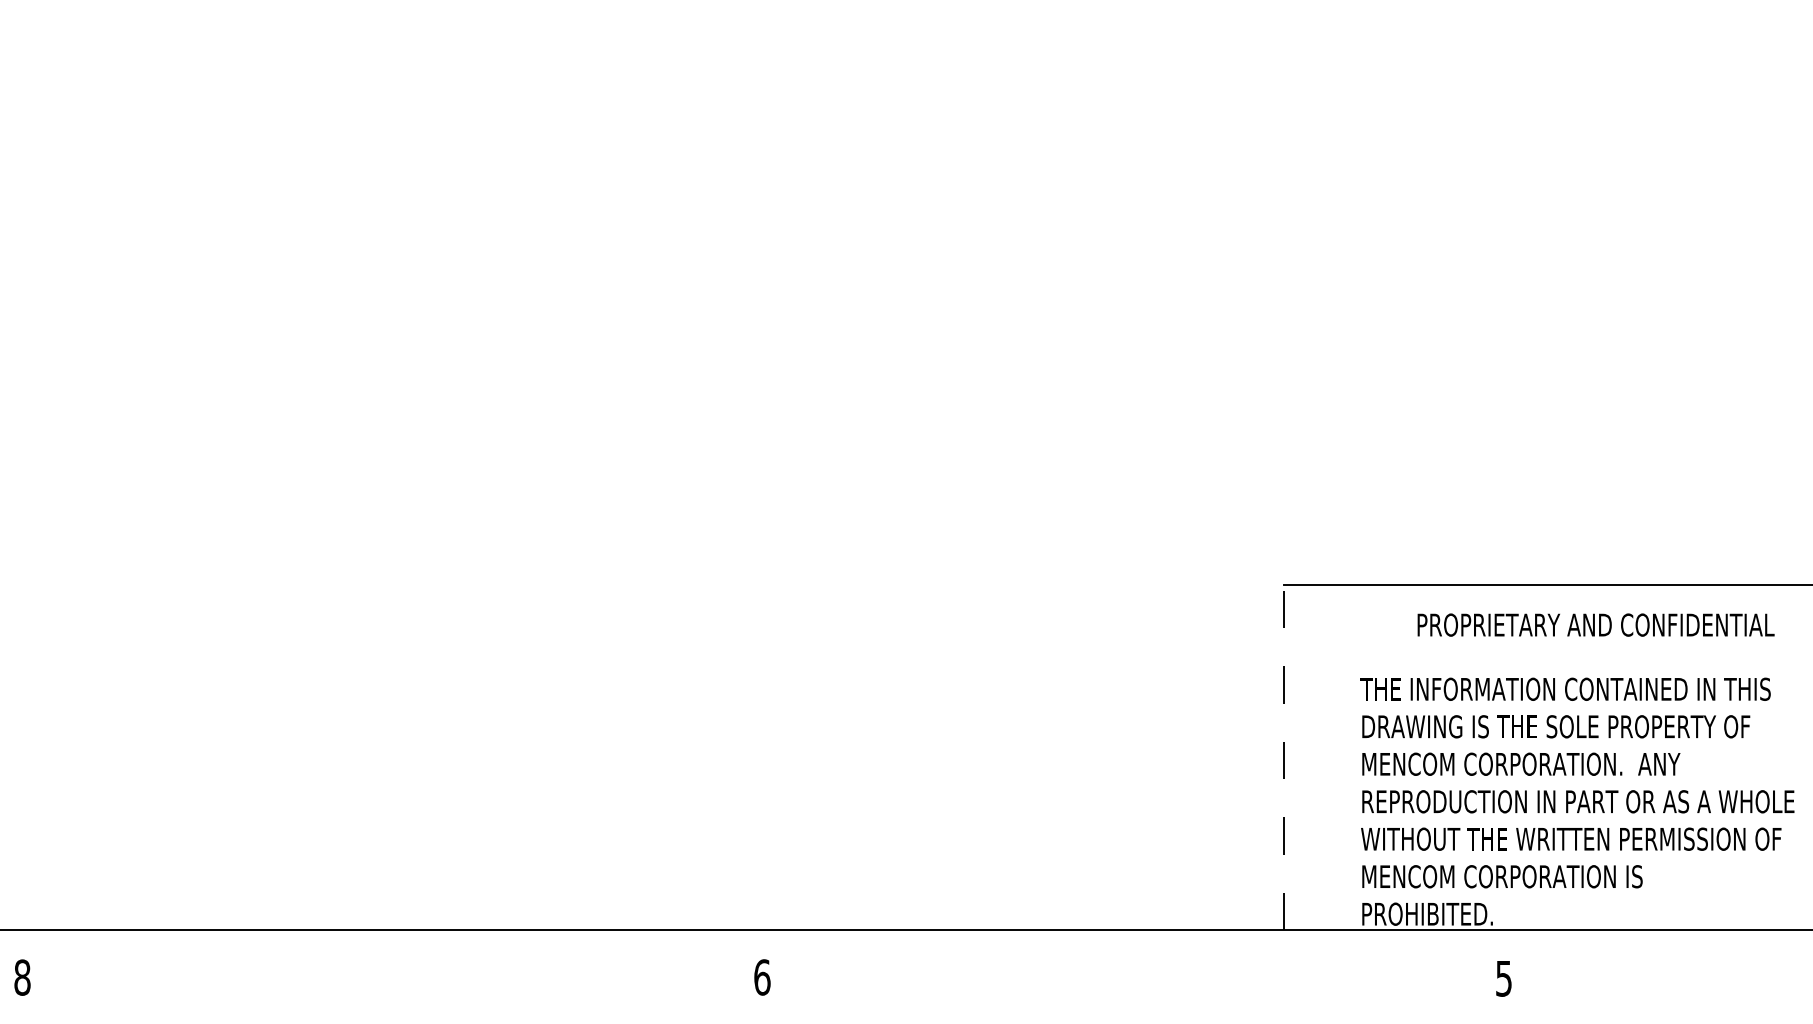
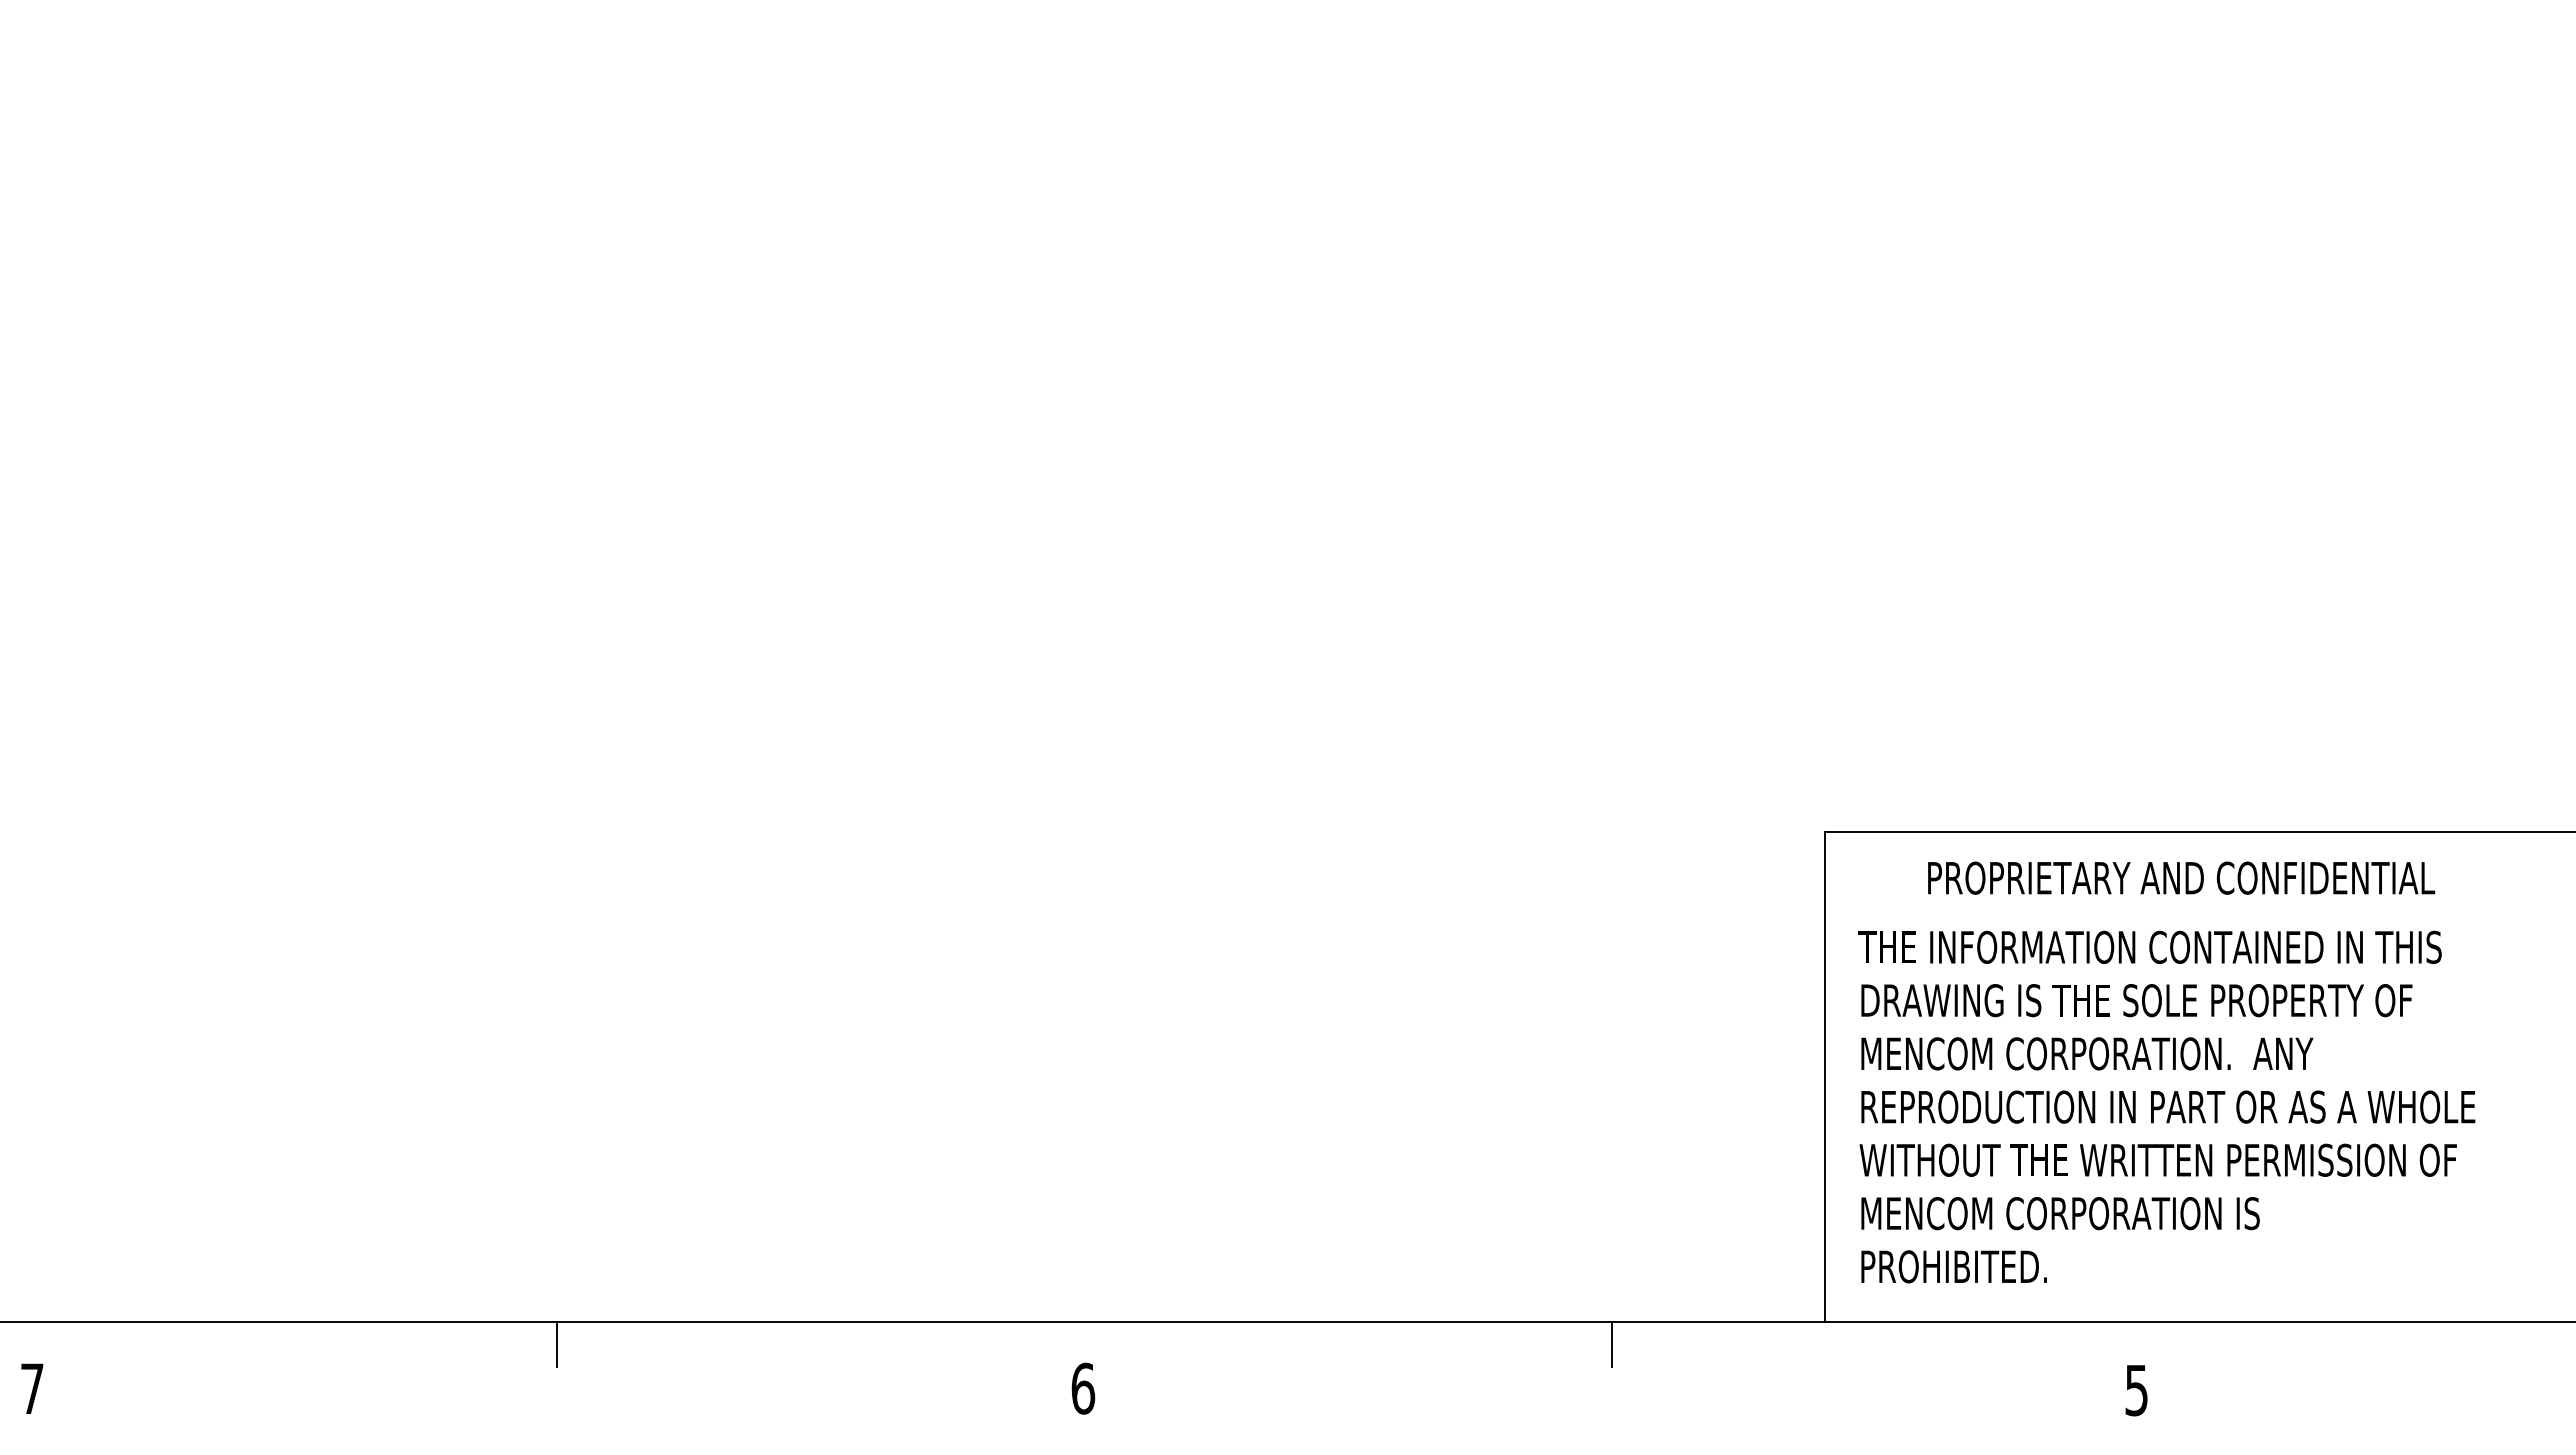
text: (1596, 624) -> (2181, 877), moved
line: (1284, 757) -> (1824, 1076), dashed -> solid
text: (1577, 801) -> (2166, 1106), moved
line: (391, 946) -> (556, 1344), added
line: (1134, 946) -> (1611, 1344), added
text: (21, 977) -> (31, 1388), 8 -> 7

